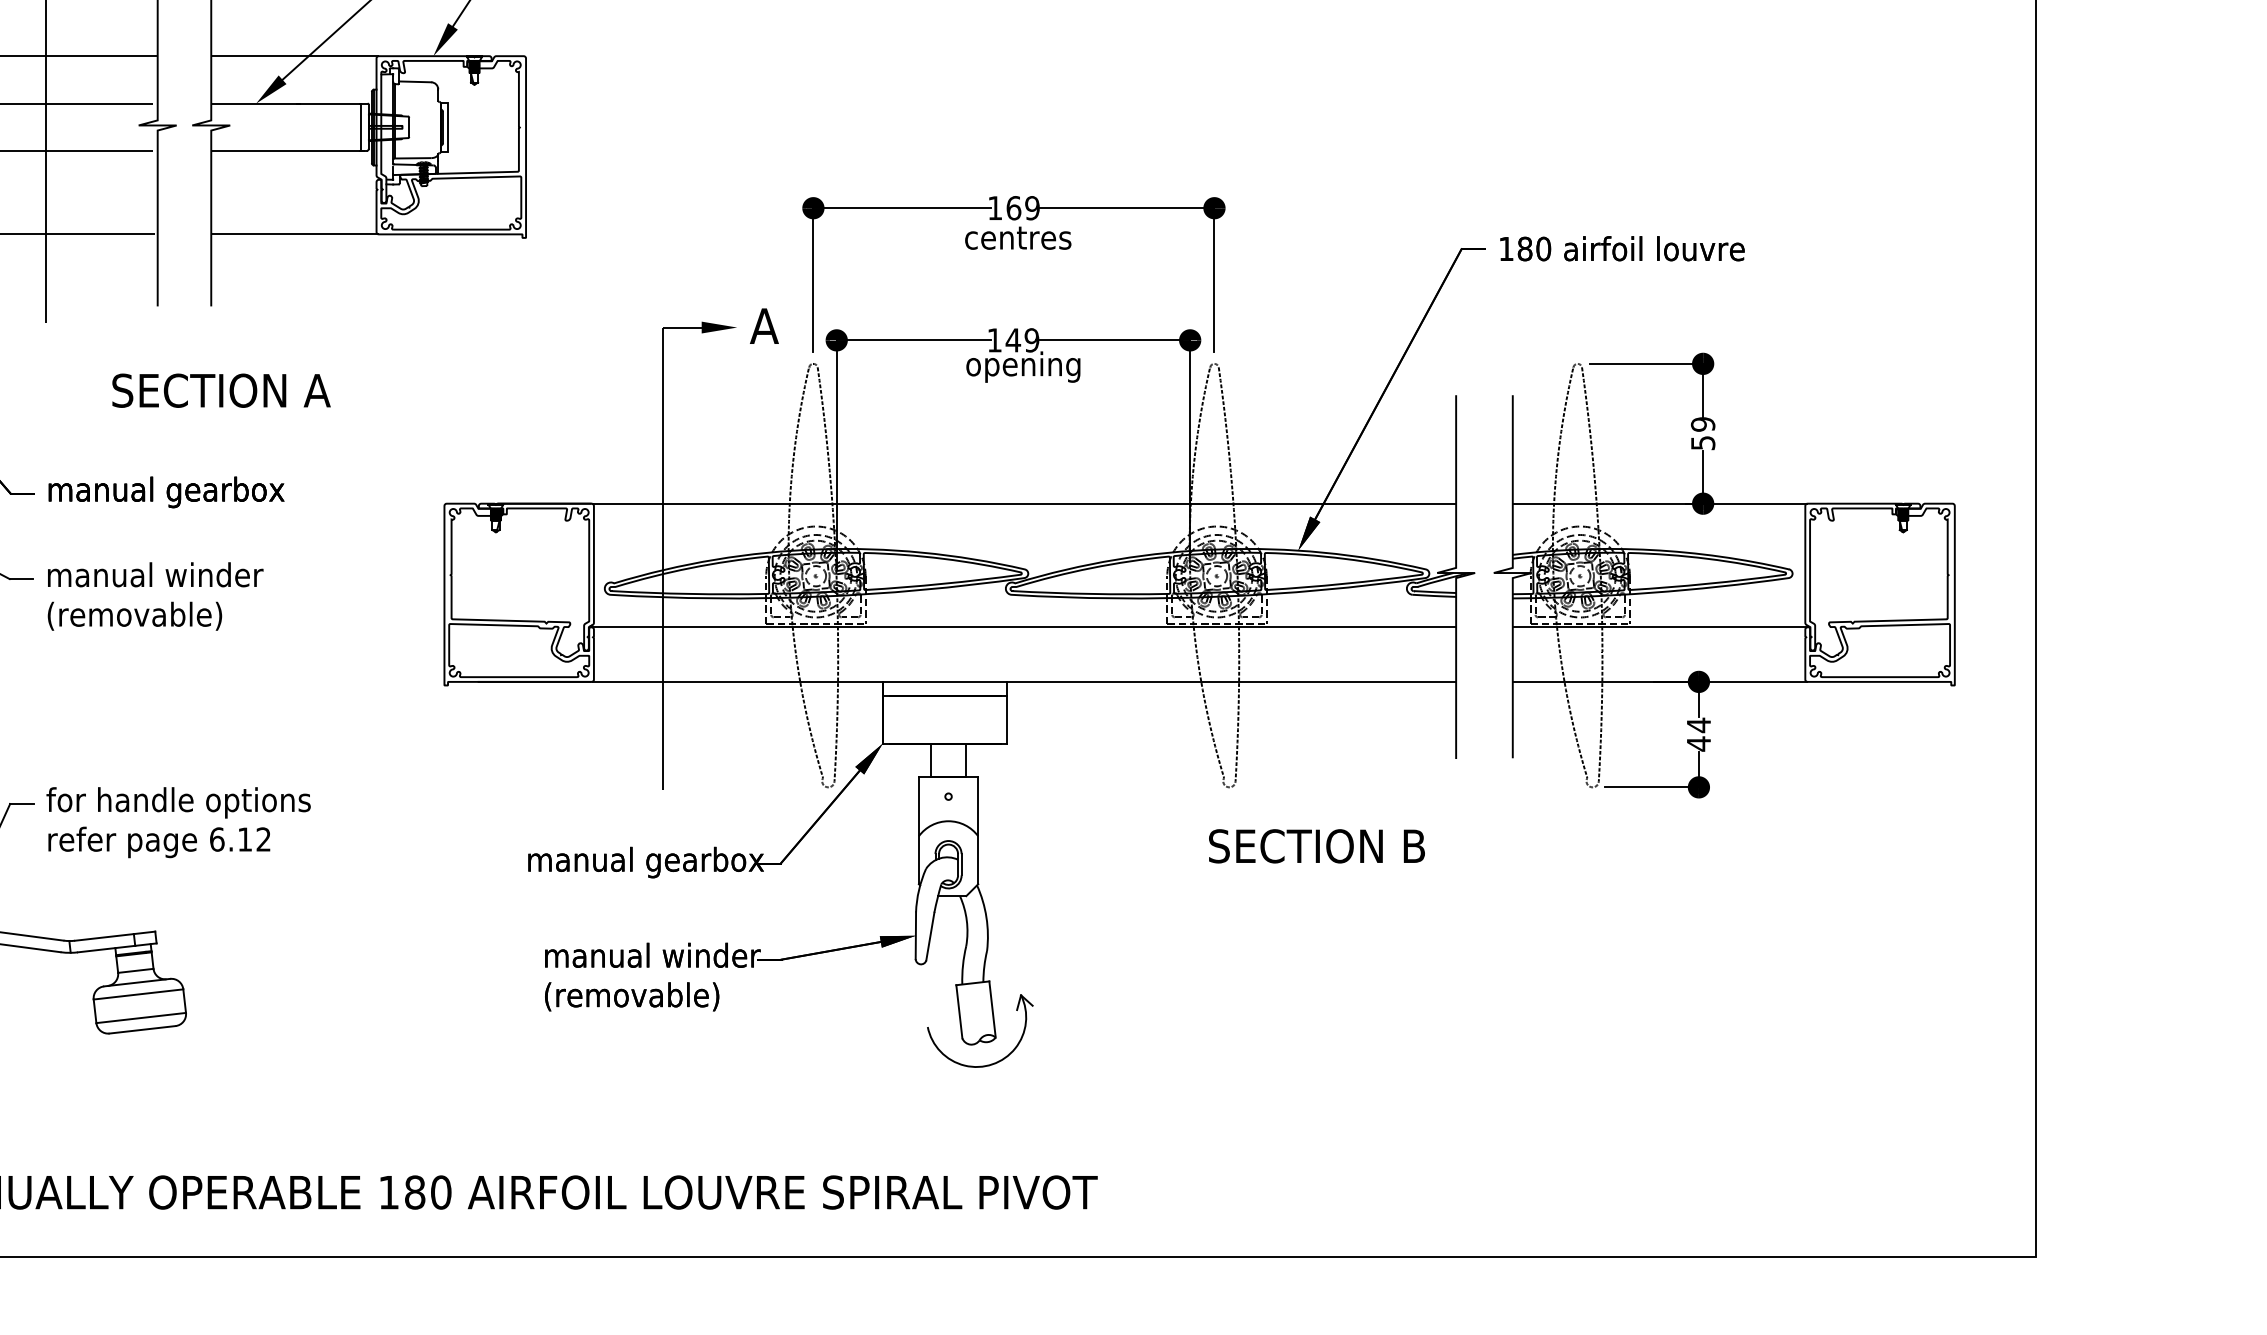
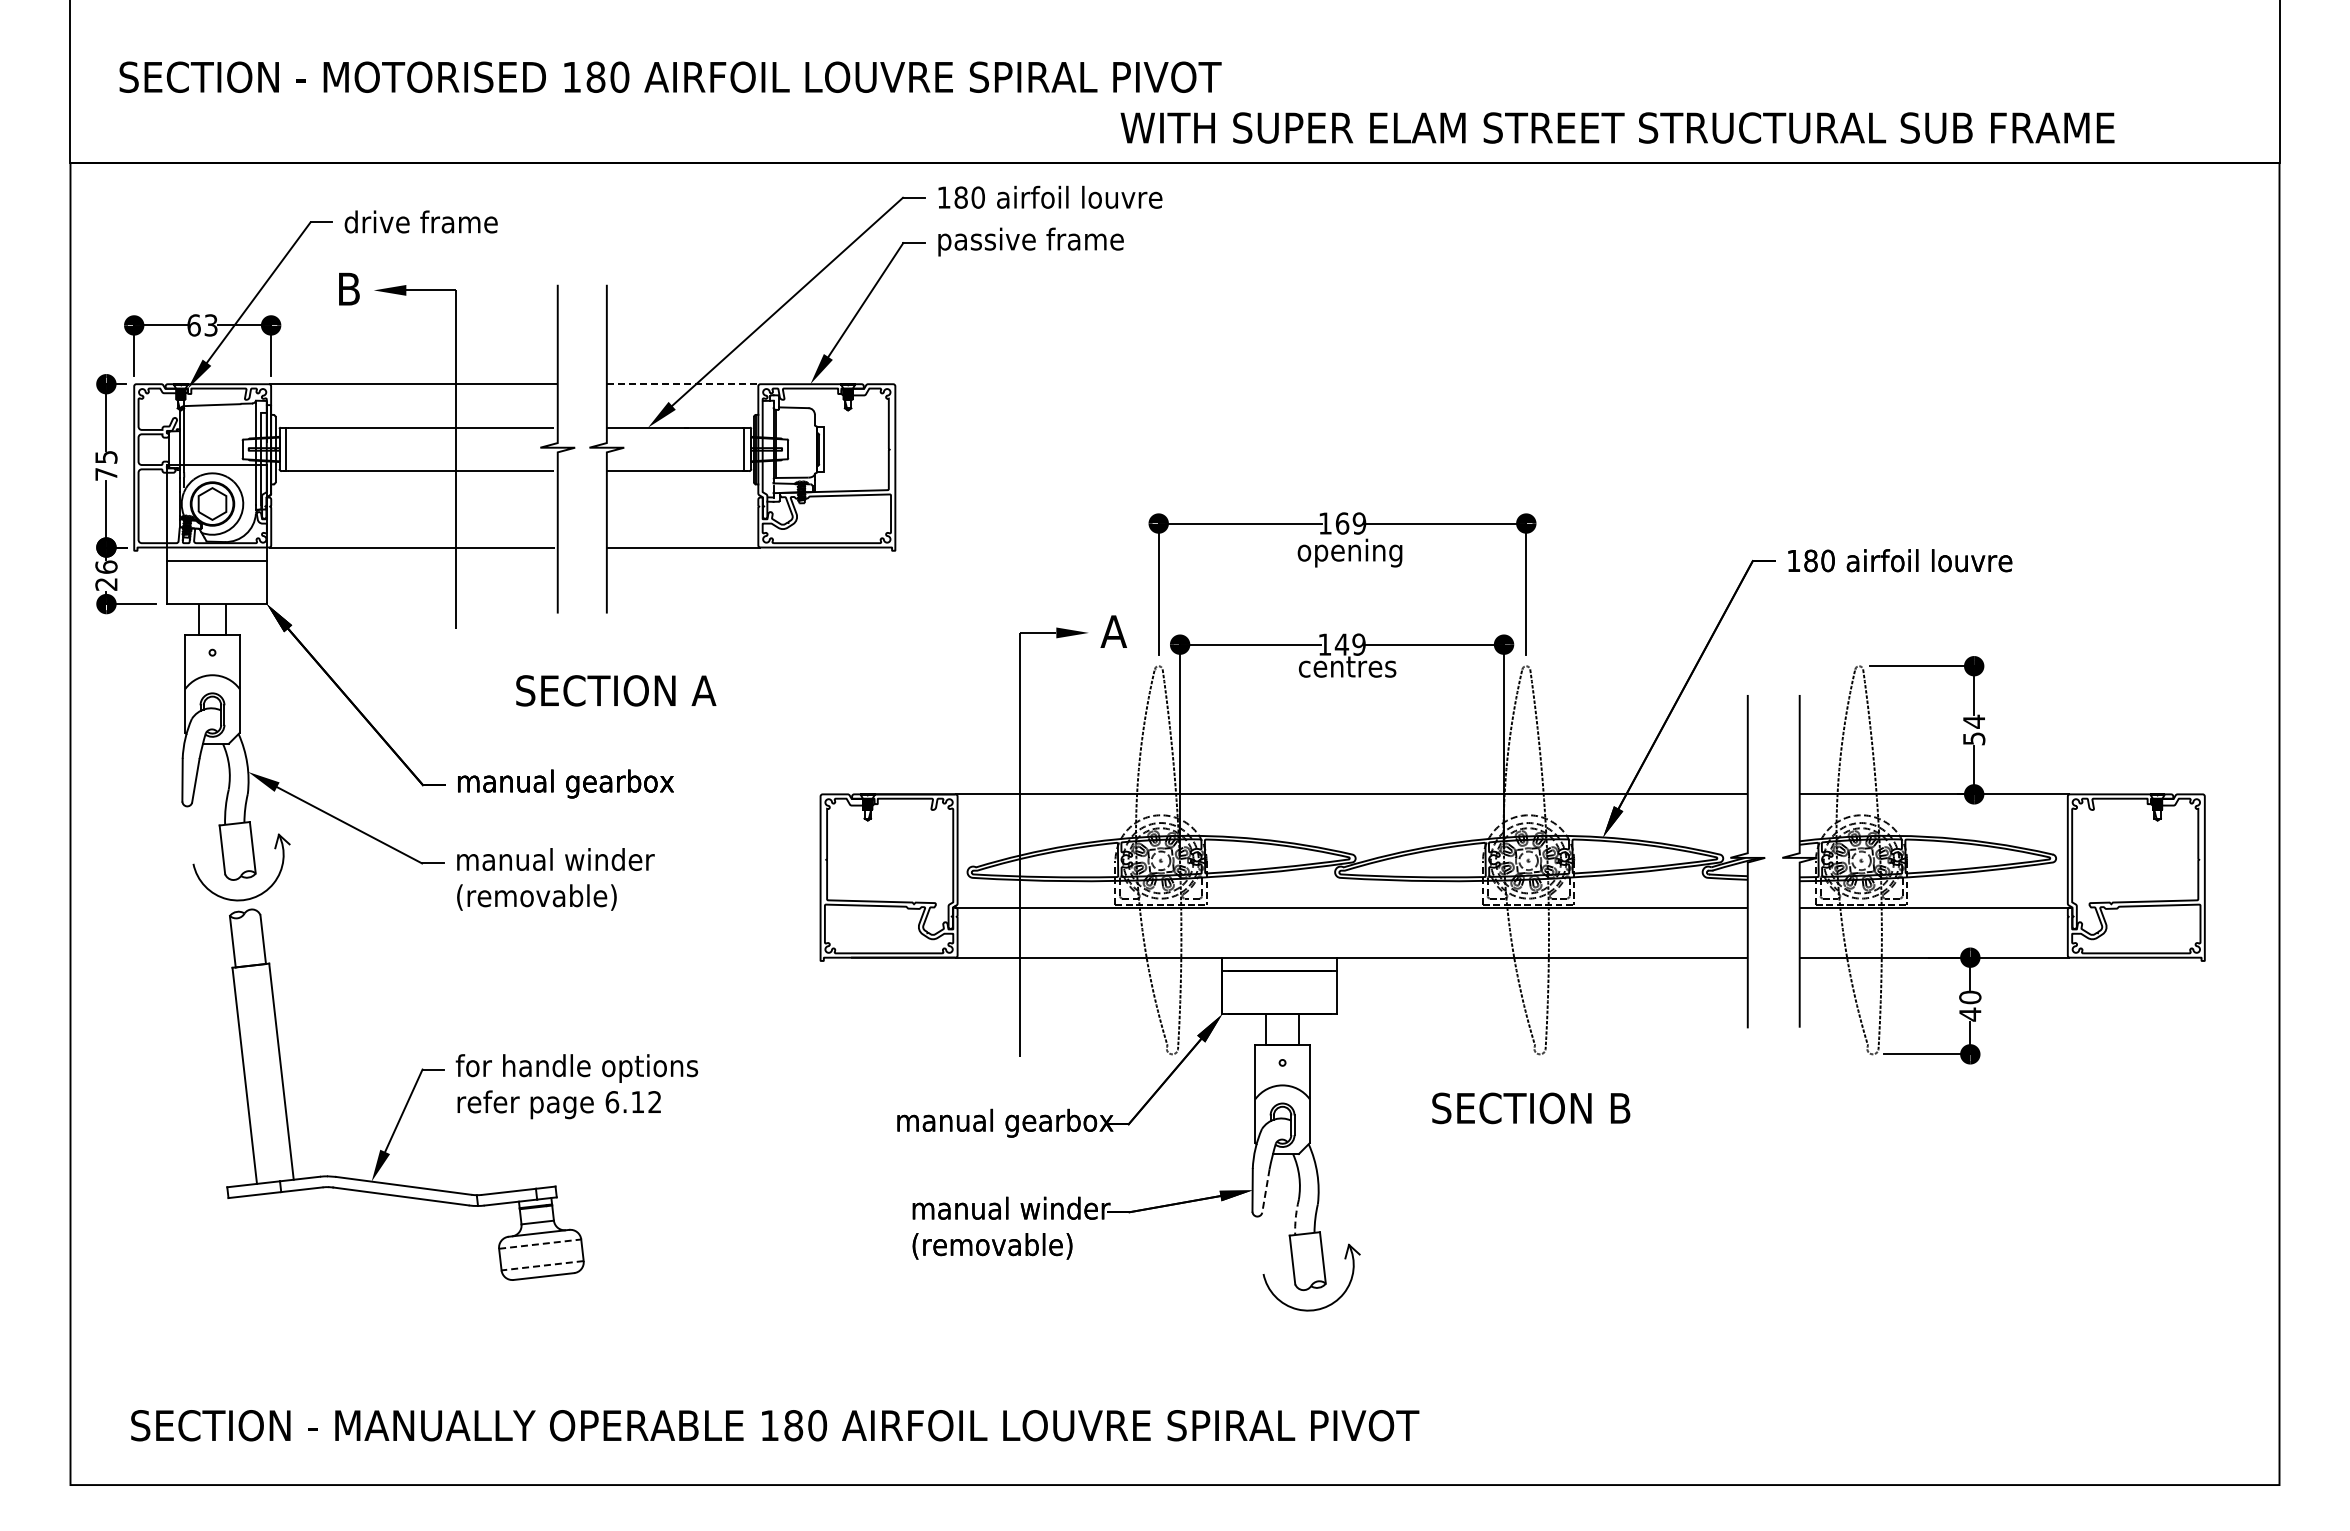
line: (294, 56) -> (683, 384), solid -> dashed
text: (1022, 239) -> (1350, 552), centres -> opening
text: (1023, 366) -> (1351, 668), opening -> centres
text: (1703, 424) -> (1974, 721), 59 -> 54
text: (1699, 725) -> (1970, 997), 44 -> 40
text: (1317, 846) -> (1531, 1108), moved
line: (929, 937) -> (1265, 1191), solid -> dashed
arc: (962, 965) -> (1295, 1217), solid -> dashed
line: (138, 994) -> (540, 1244), solid -> dashed
line: (141, 1017) -> (542, 1265), solid -> dashed

